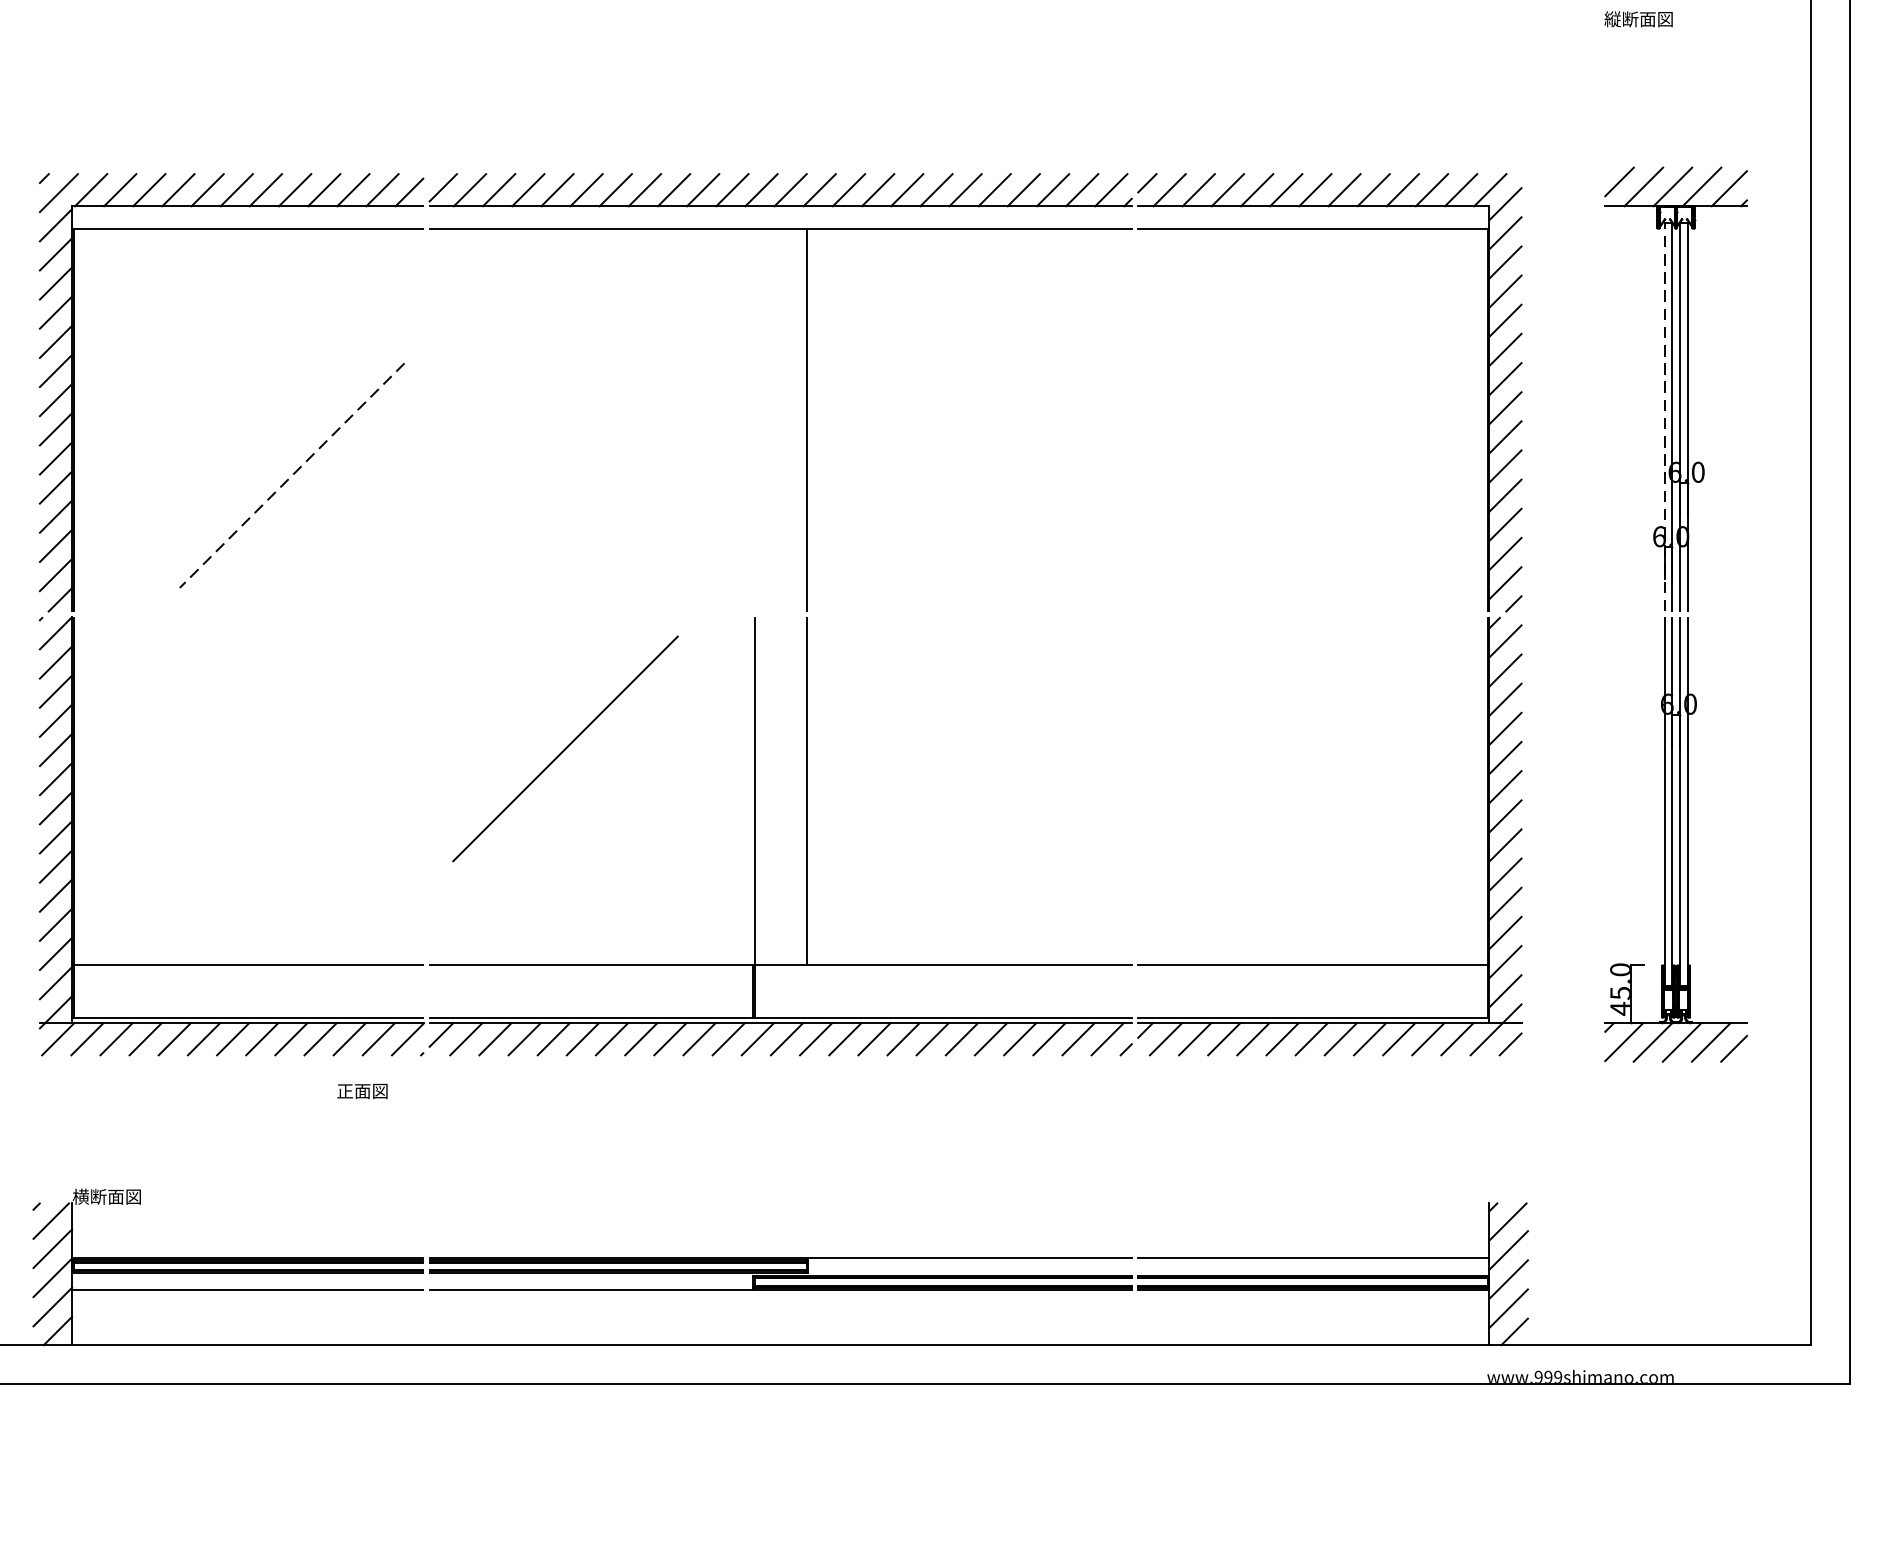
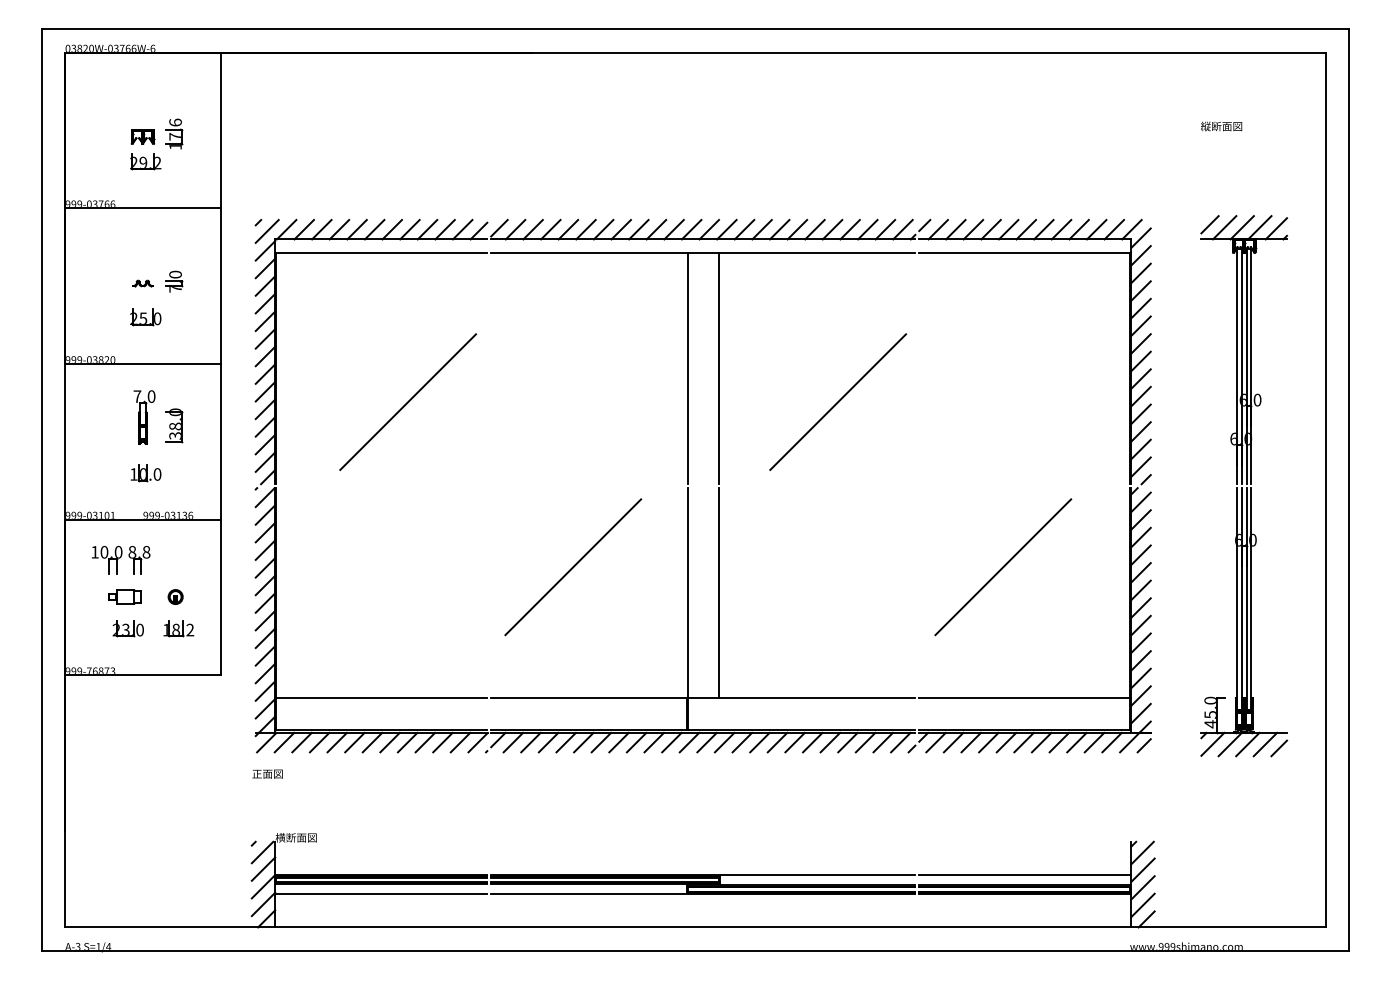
line: (1665, 416) -> (1237, 366), dashed -> solid
line: (754, 419) -> (687, 368), added
line: (1004, 474) -> (838, 401), added
line: (292, 476) -> (408, 402), dashed -> solid
line: (1277, 749) -> (1003, 567), added
text: (362, 1090) -> (267, 773), moved

